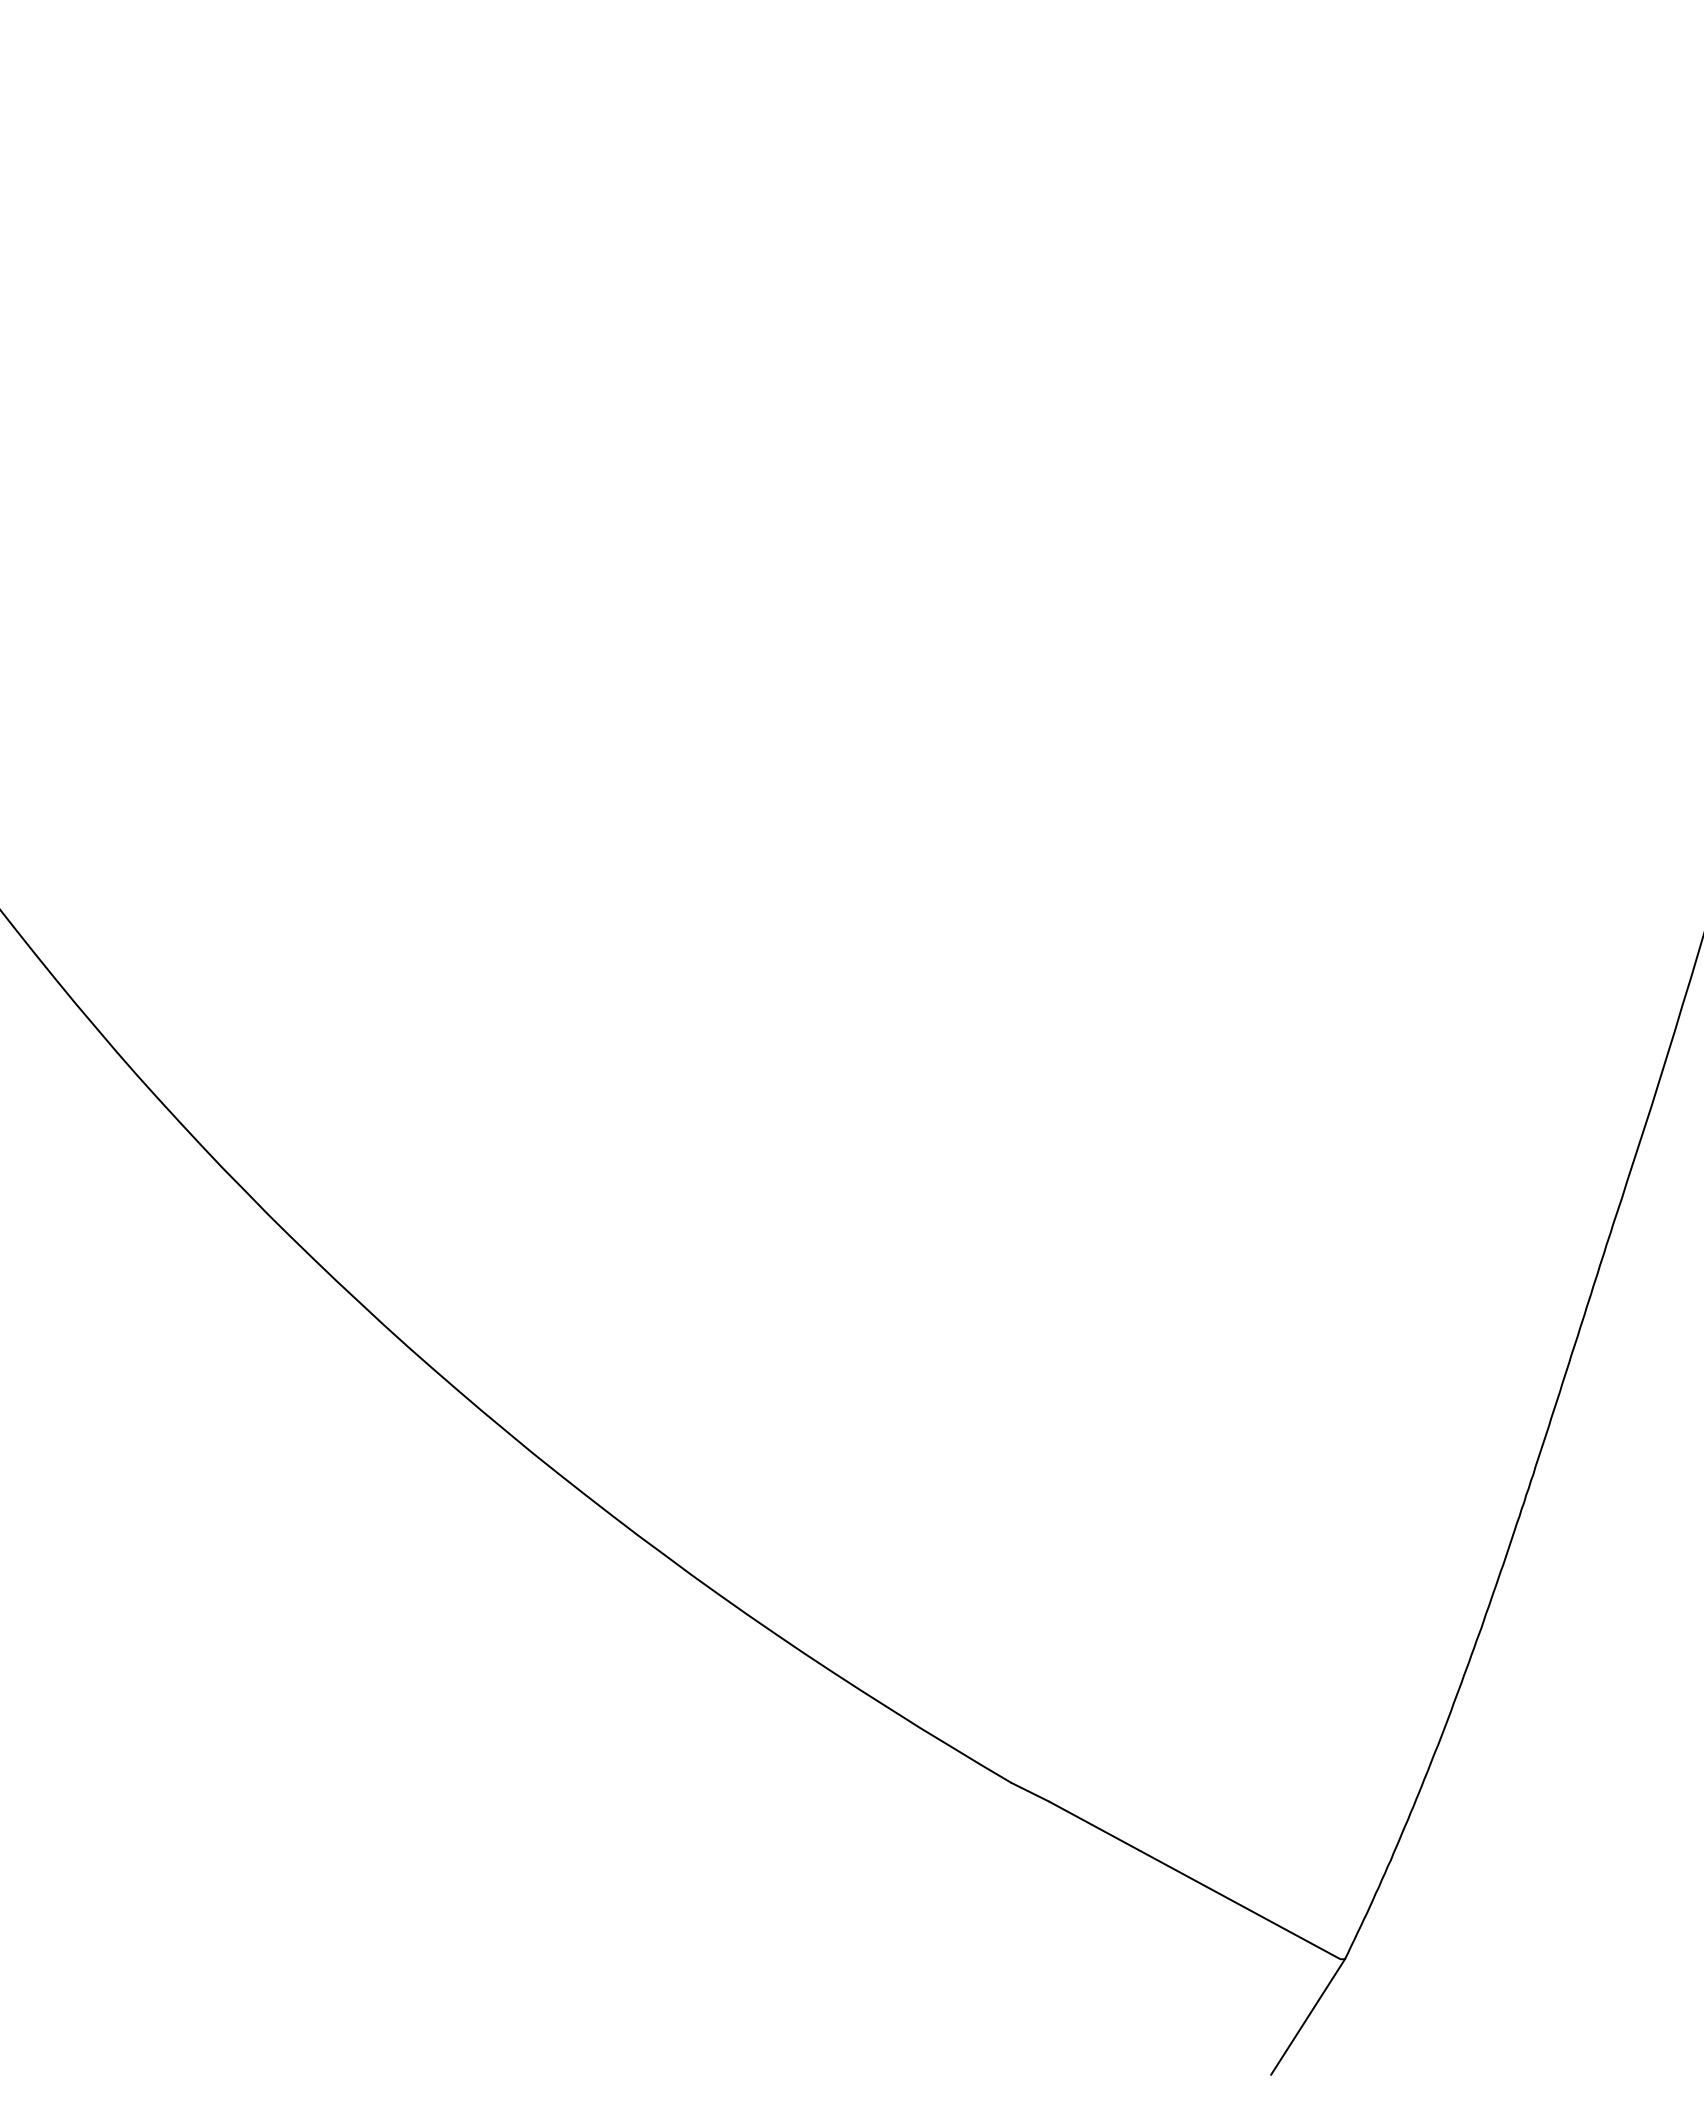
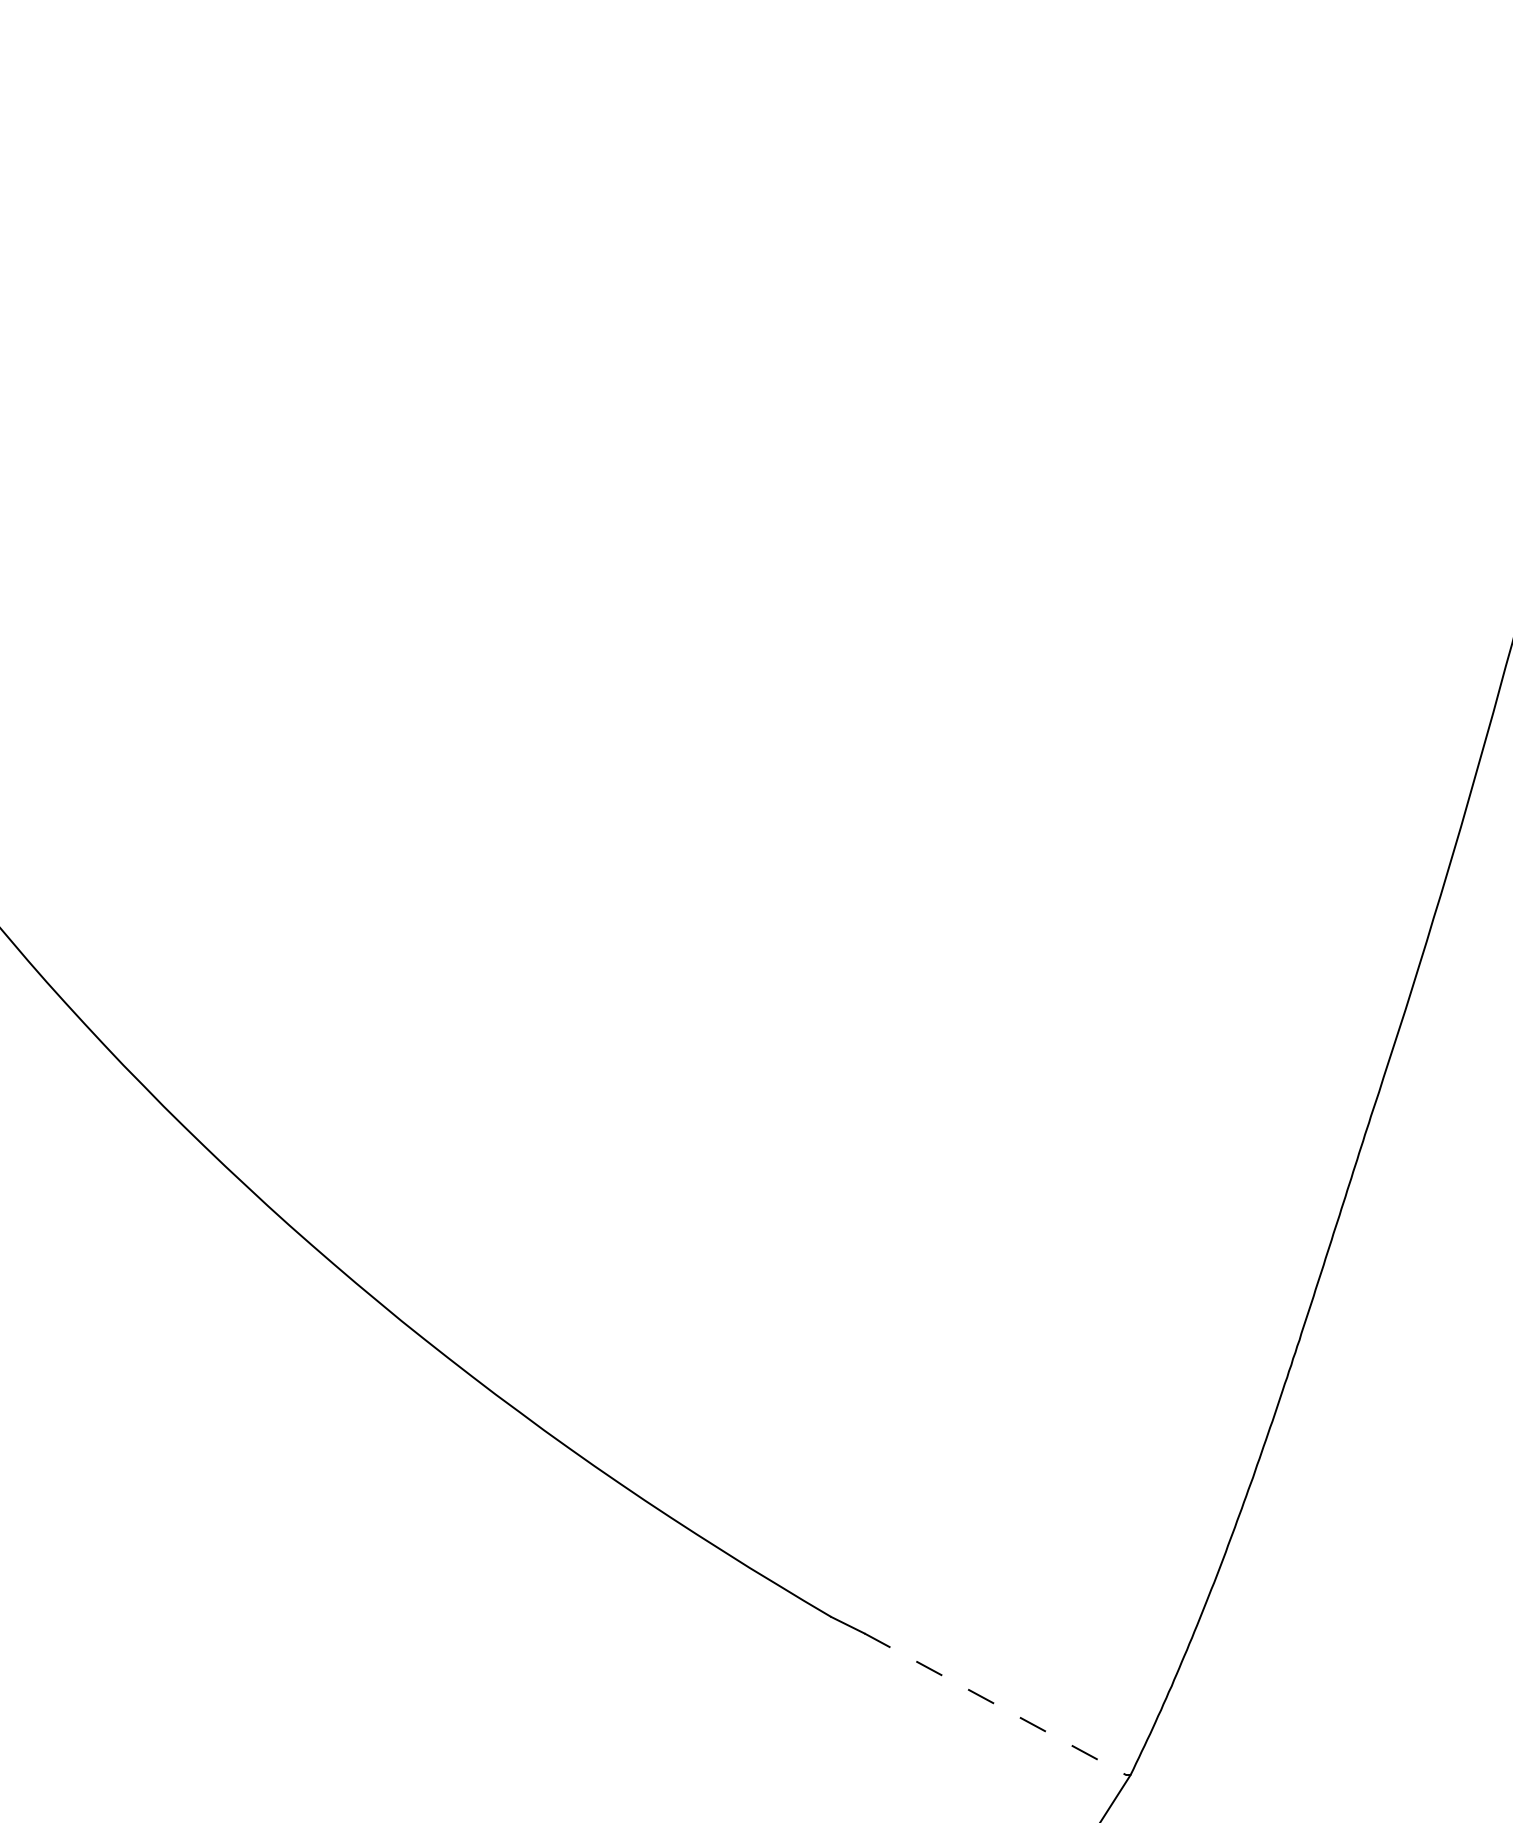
line: (1197, 1881) -> (998, 1705), solid -> dashed

